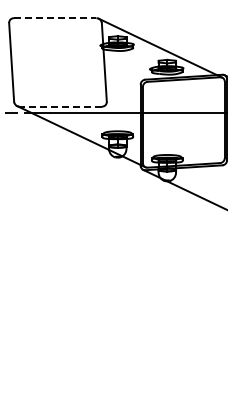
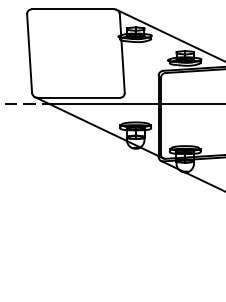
line: (55, 18) -> (73, 9), dashed -> solid
line: (60, 106) -> (78, 97), dashed -> solid

